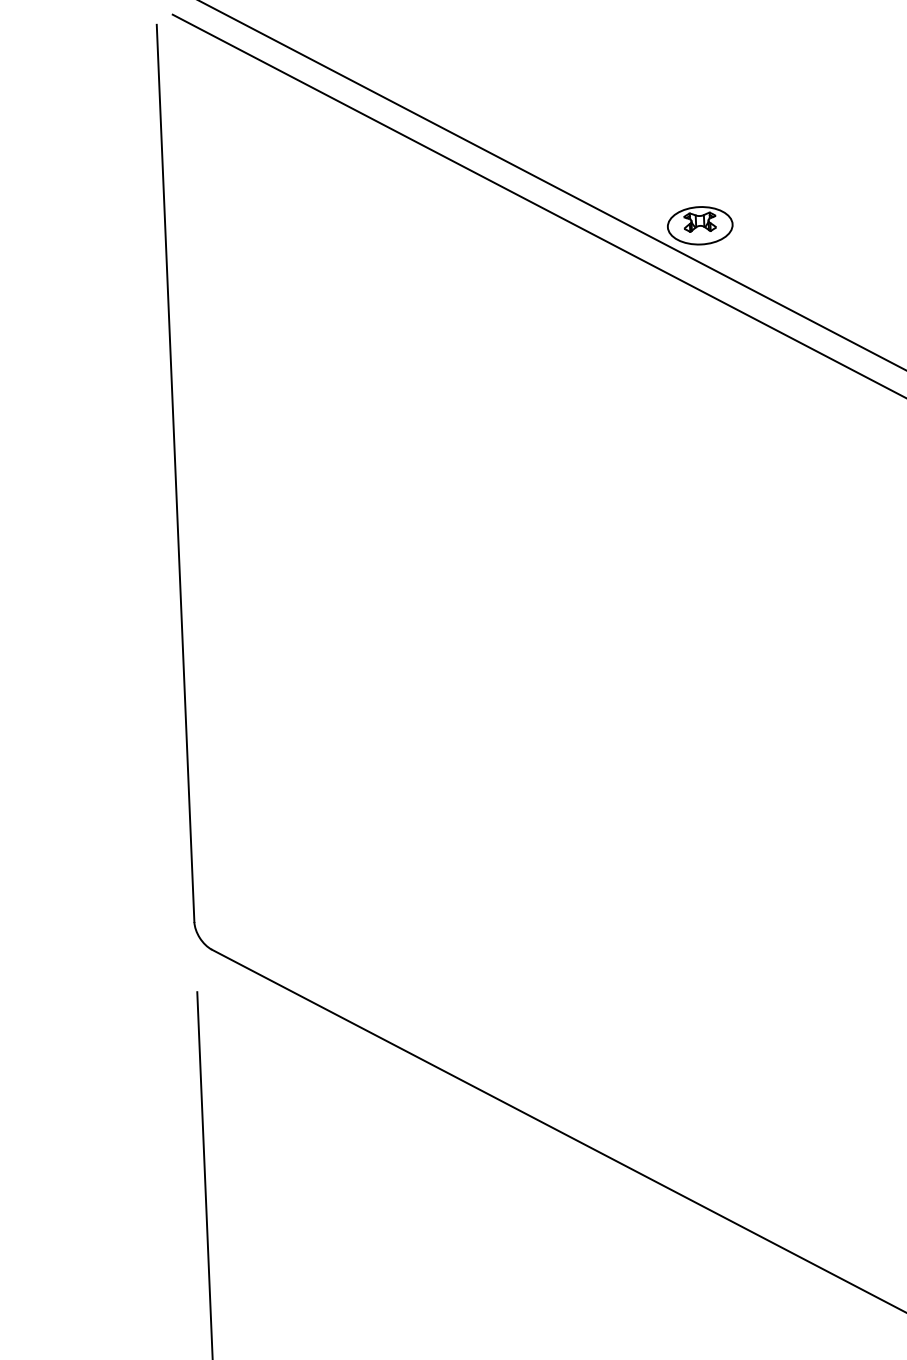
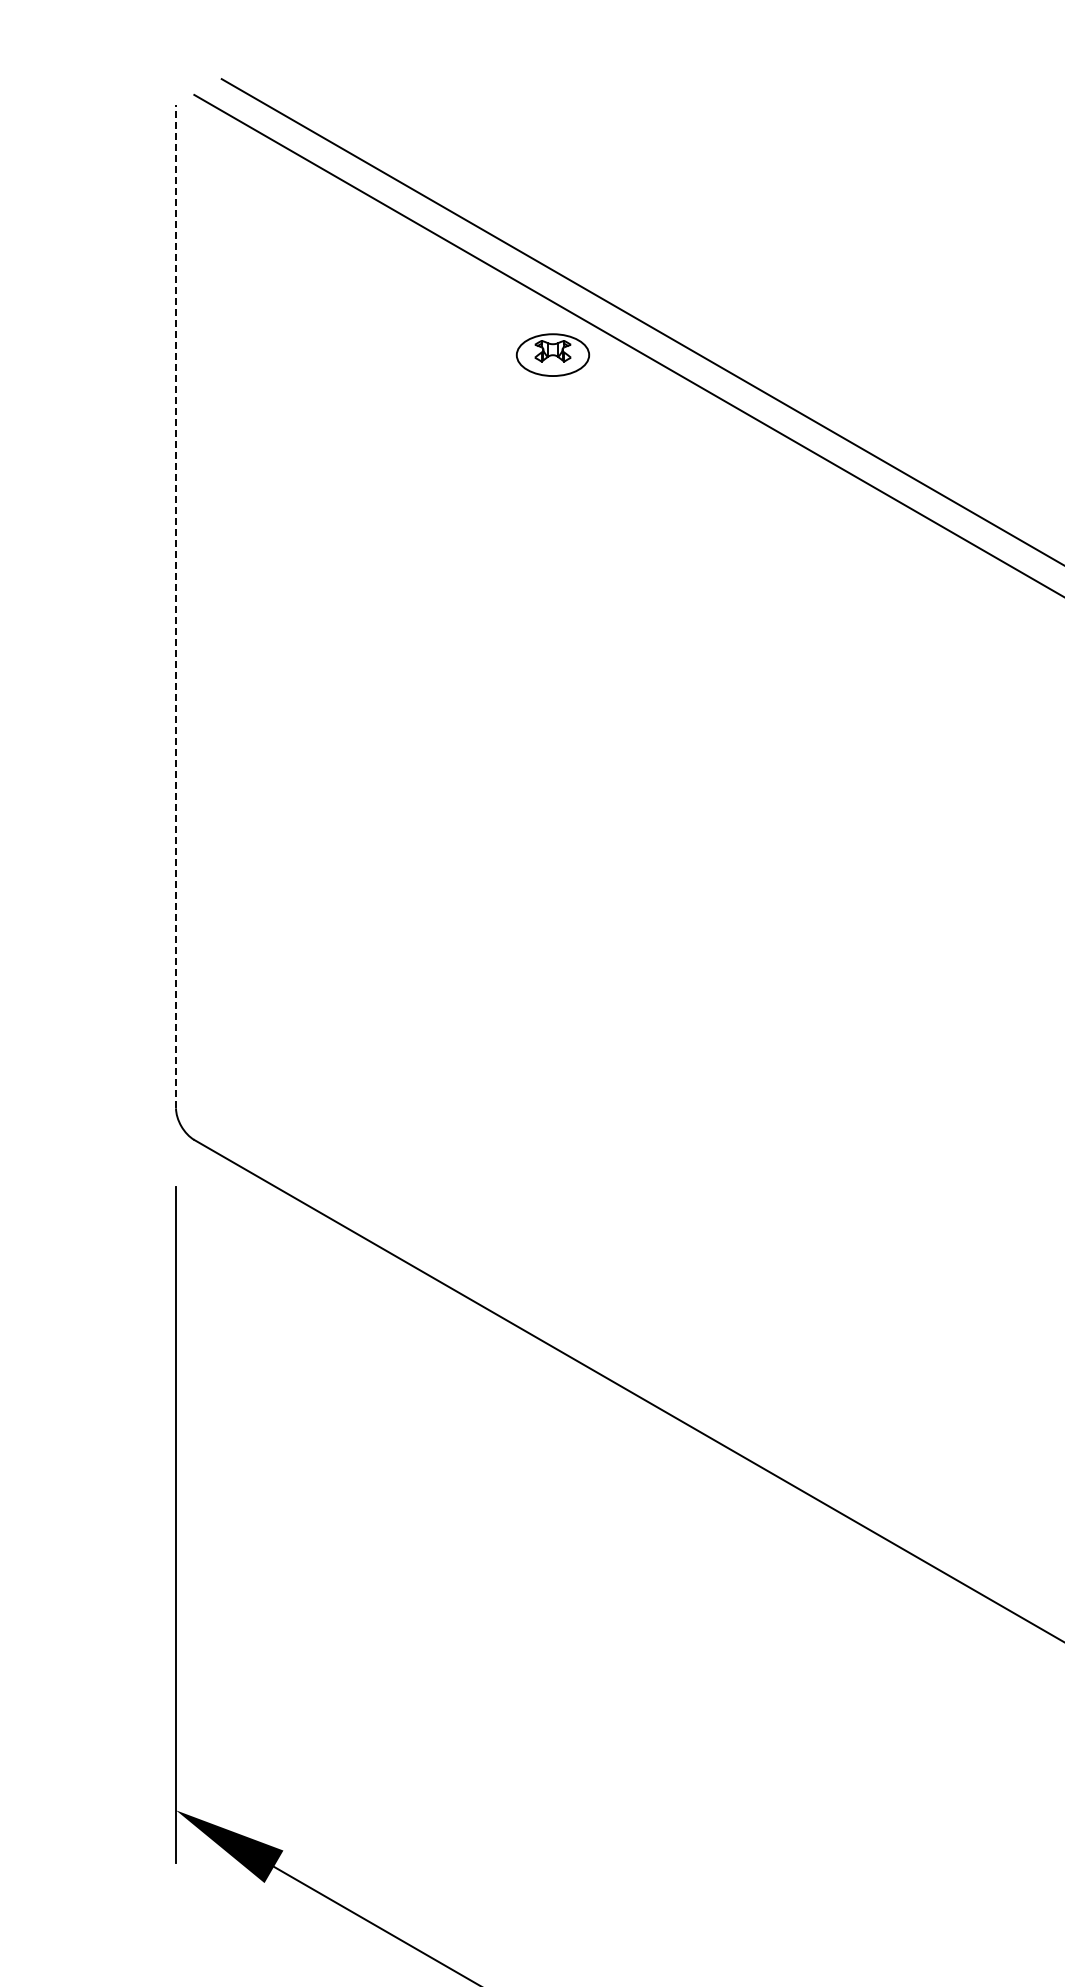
part: (699, 225) -> (552, 354), moved
line: (175, 473) -> (176, 606), solid -> dashed

